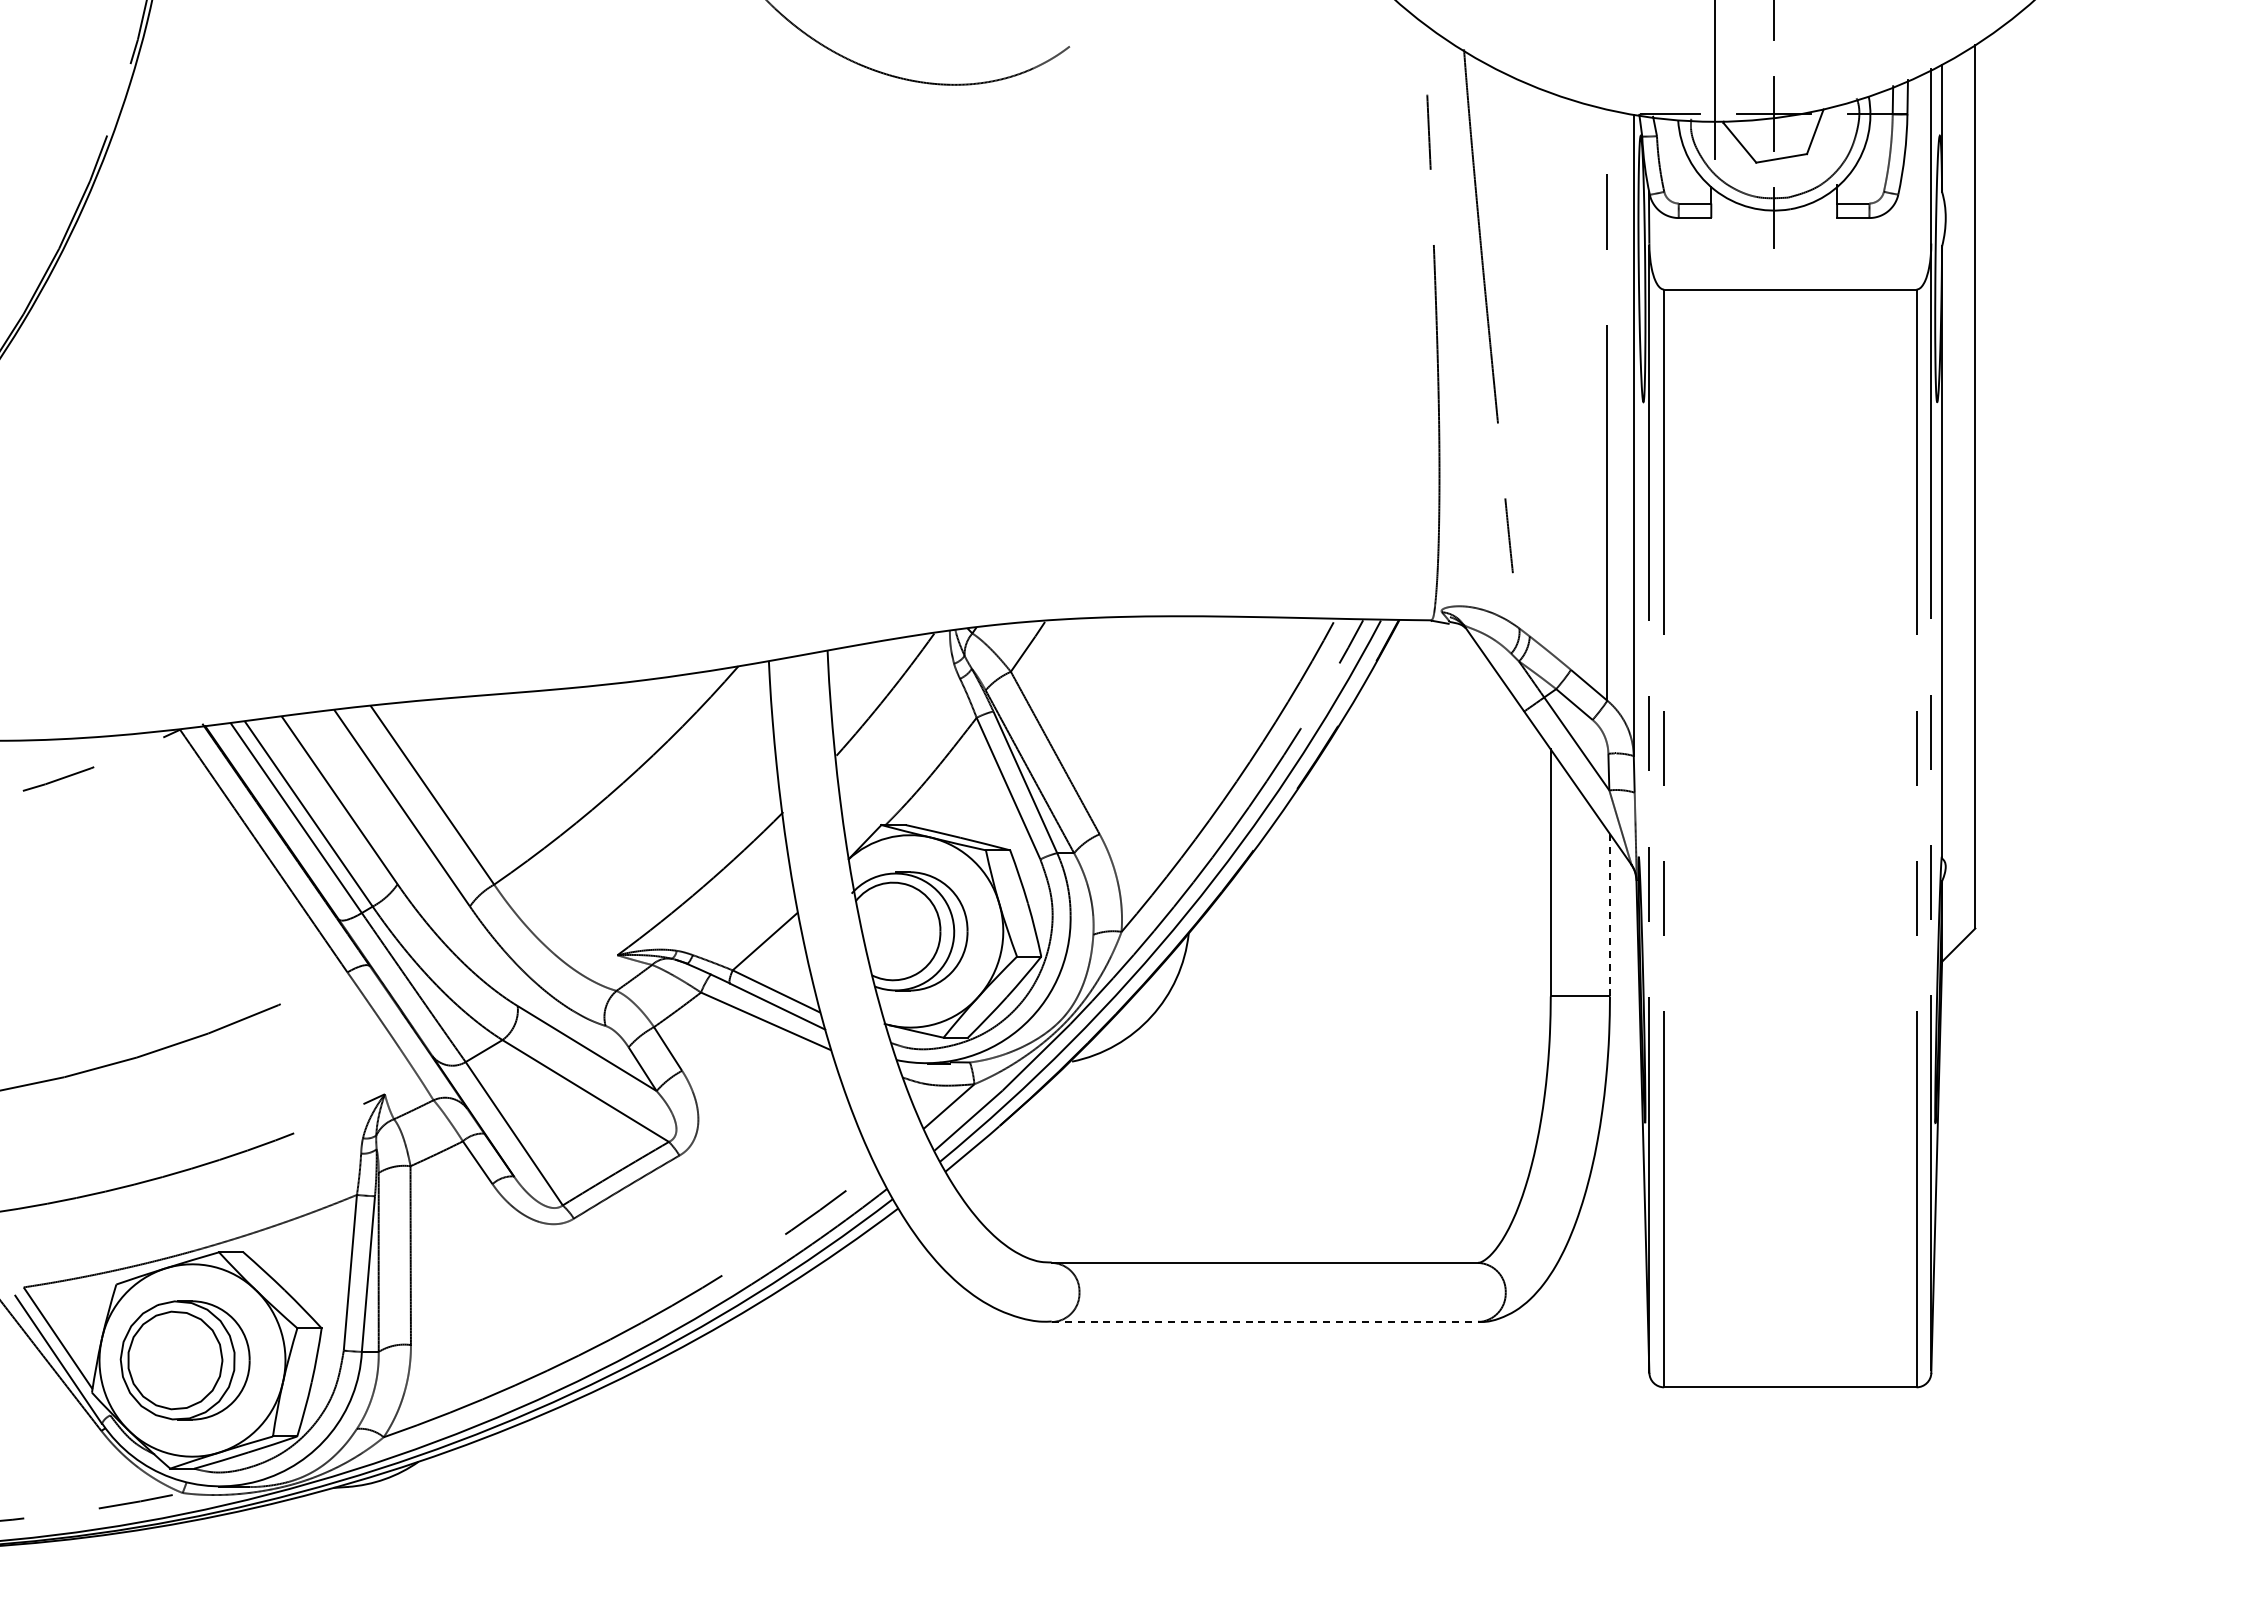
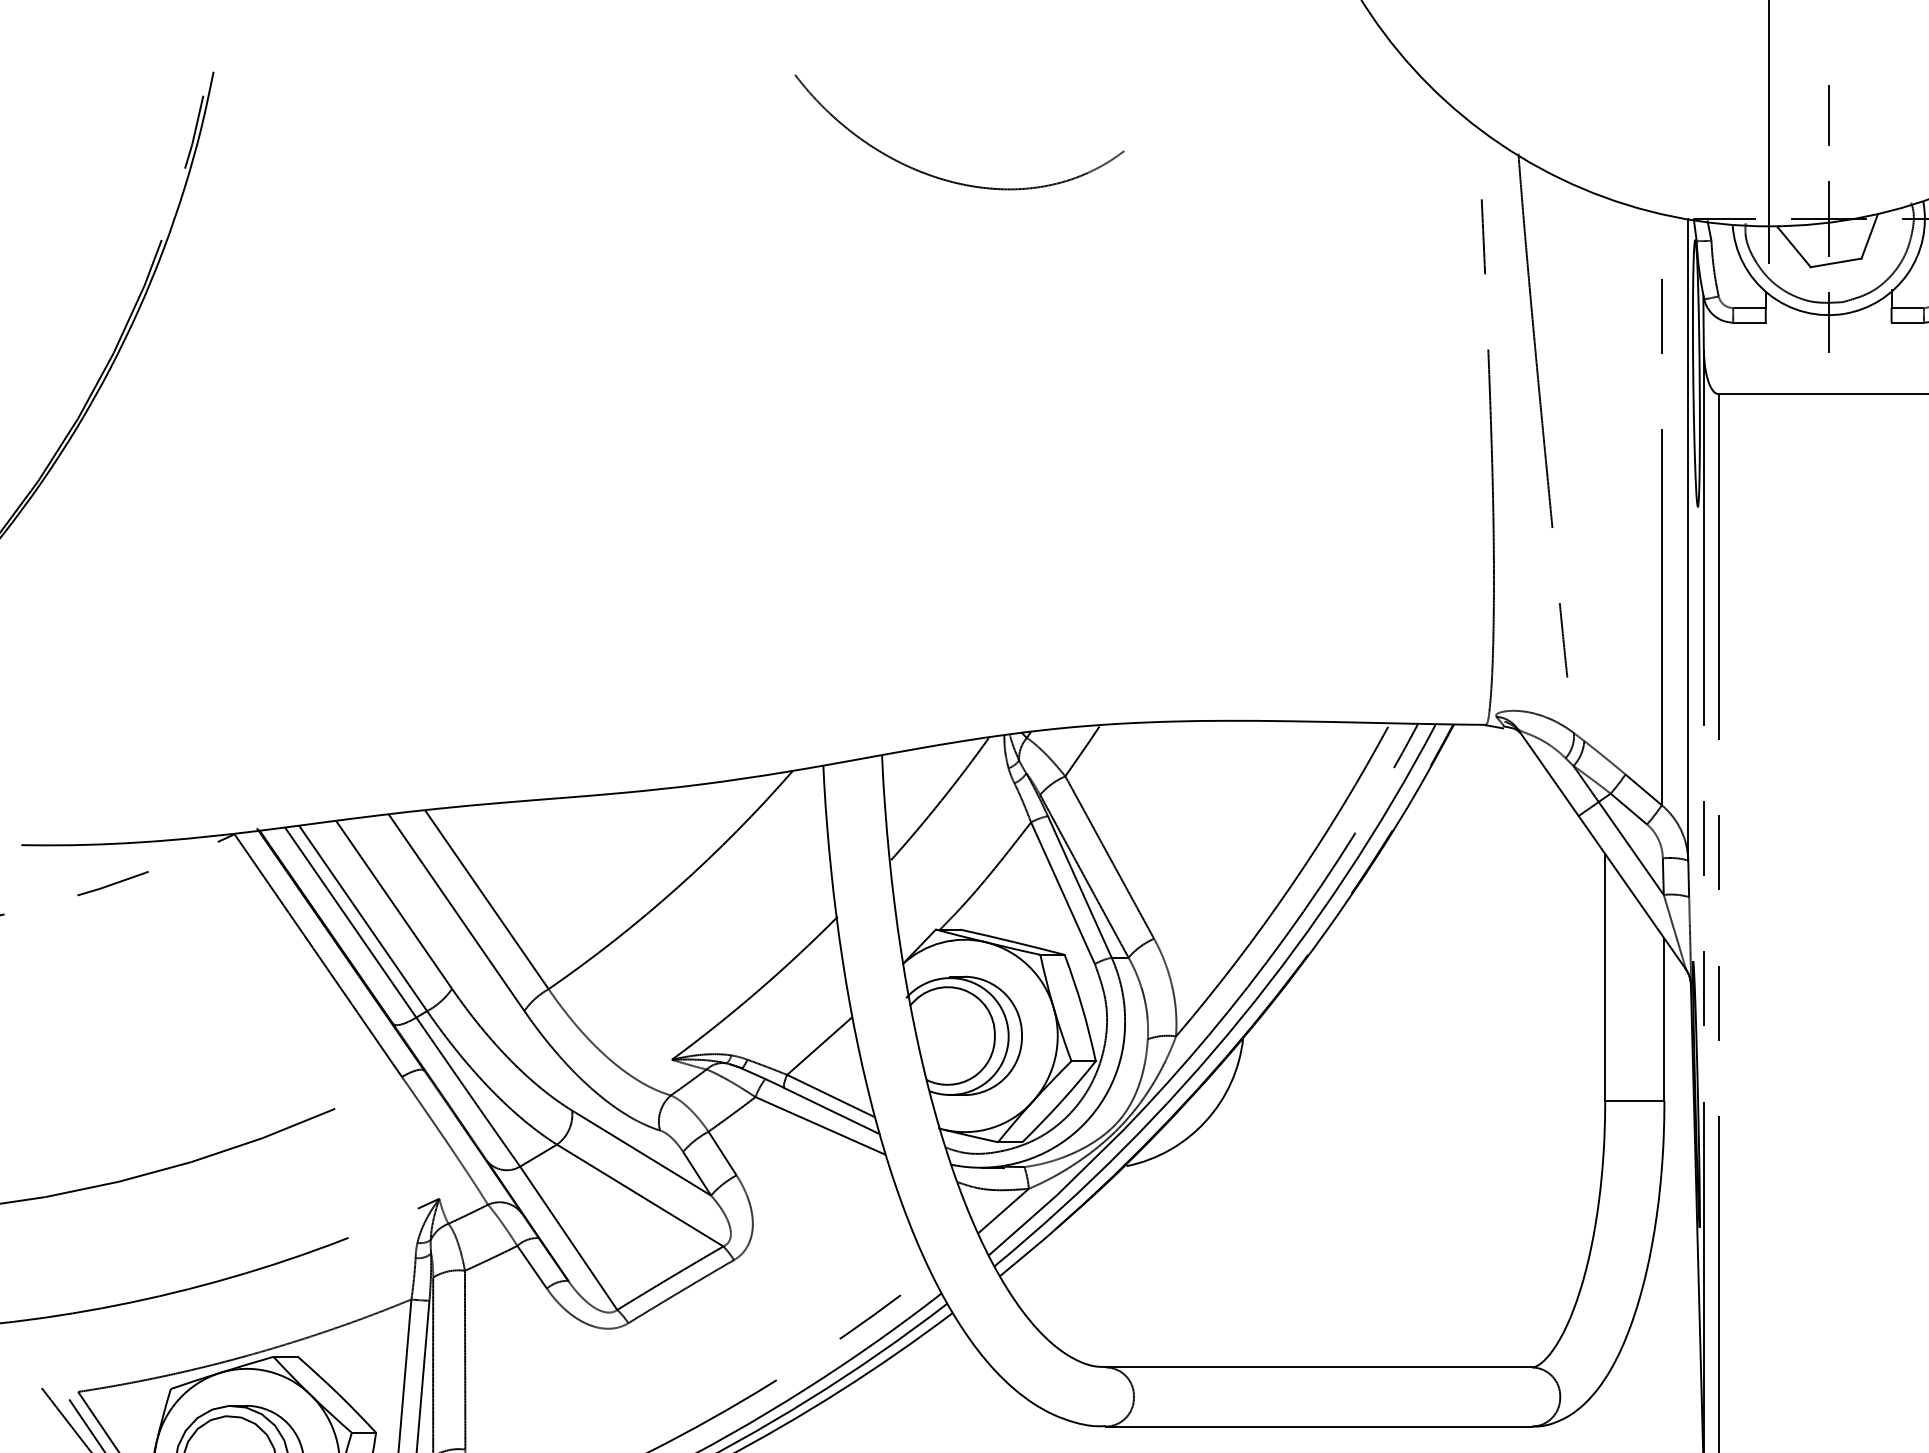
line: (1609, 914) -> (1663, 1019), dashed -> solid
line: (1265, 1322) -> (1319, 1427), dashed -> solid

